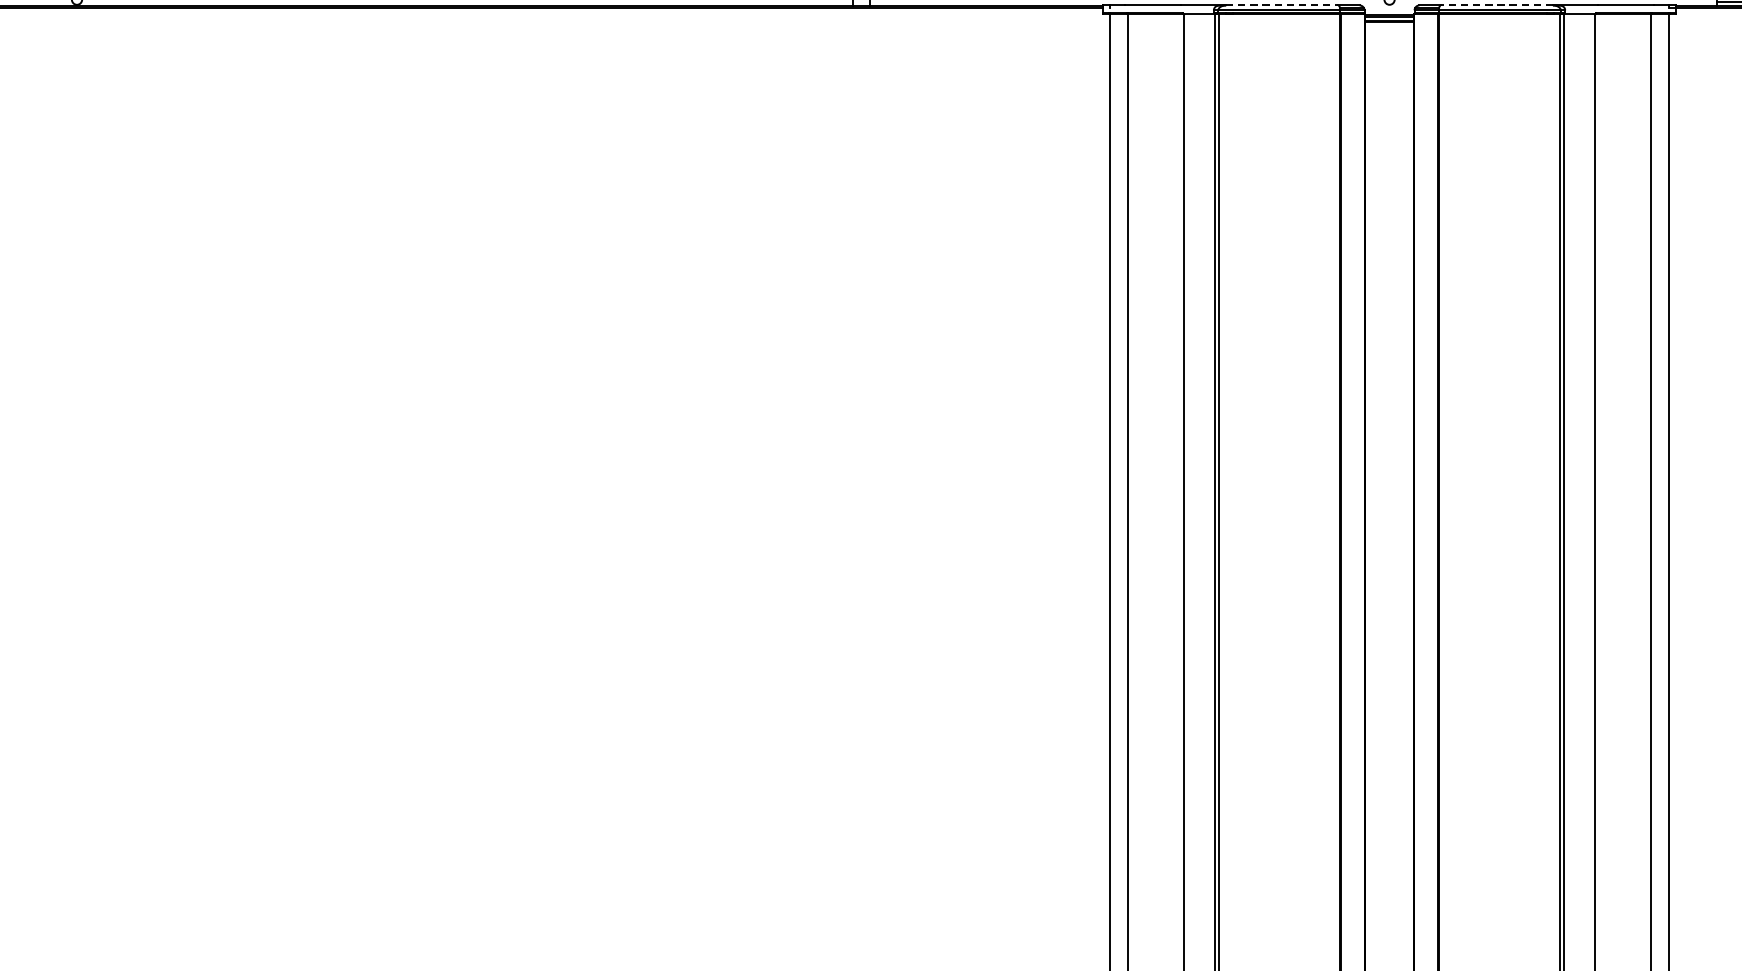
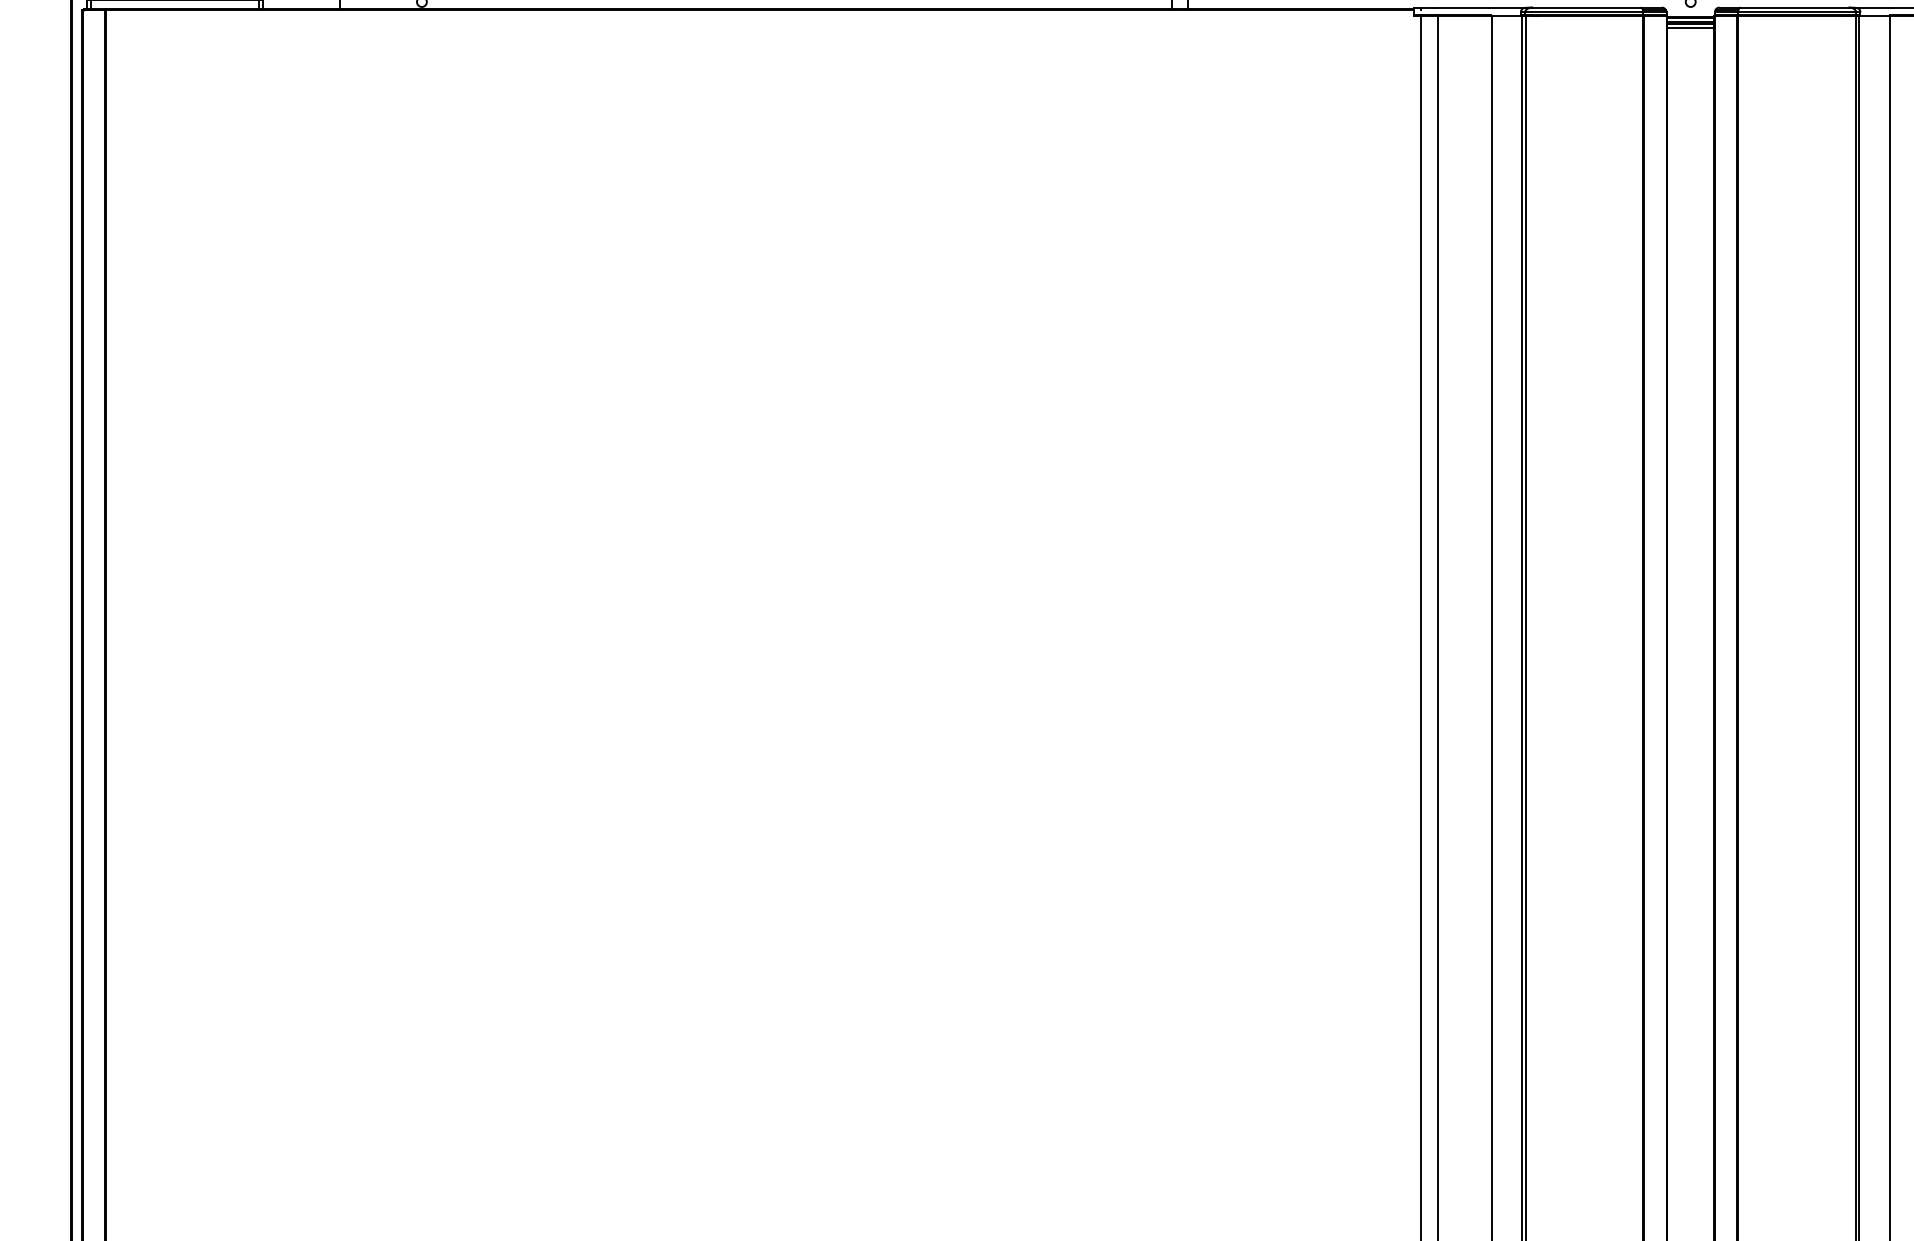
line: (1282, 5) -> (1587, 7), dashed -> solid
line: (1495, 5) -> (1793, 7), dashed -> solid
line: (1389, 27) -> (1690, 28), added

